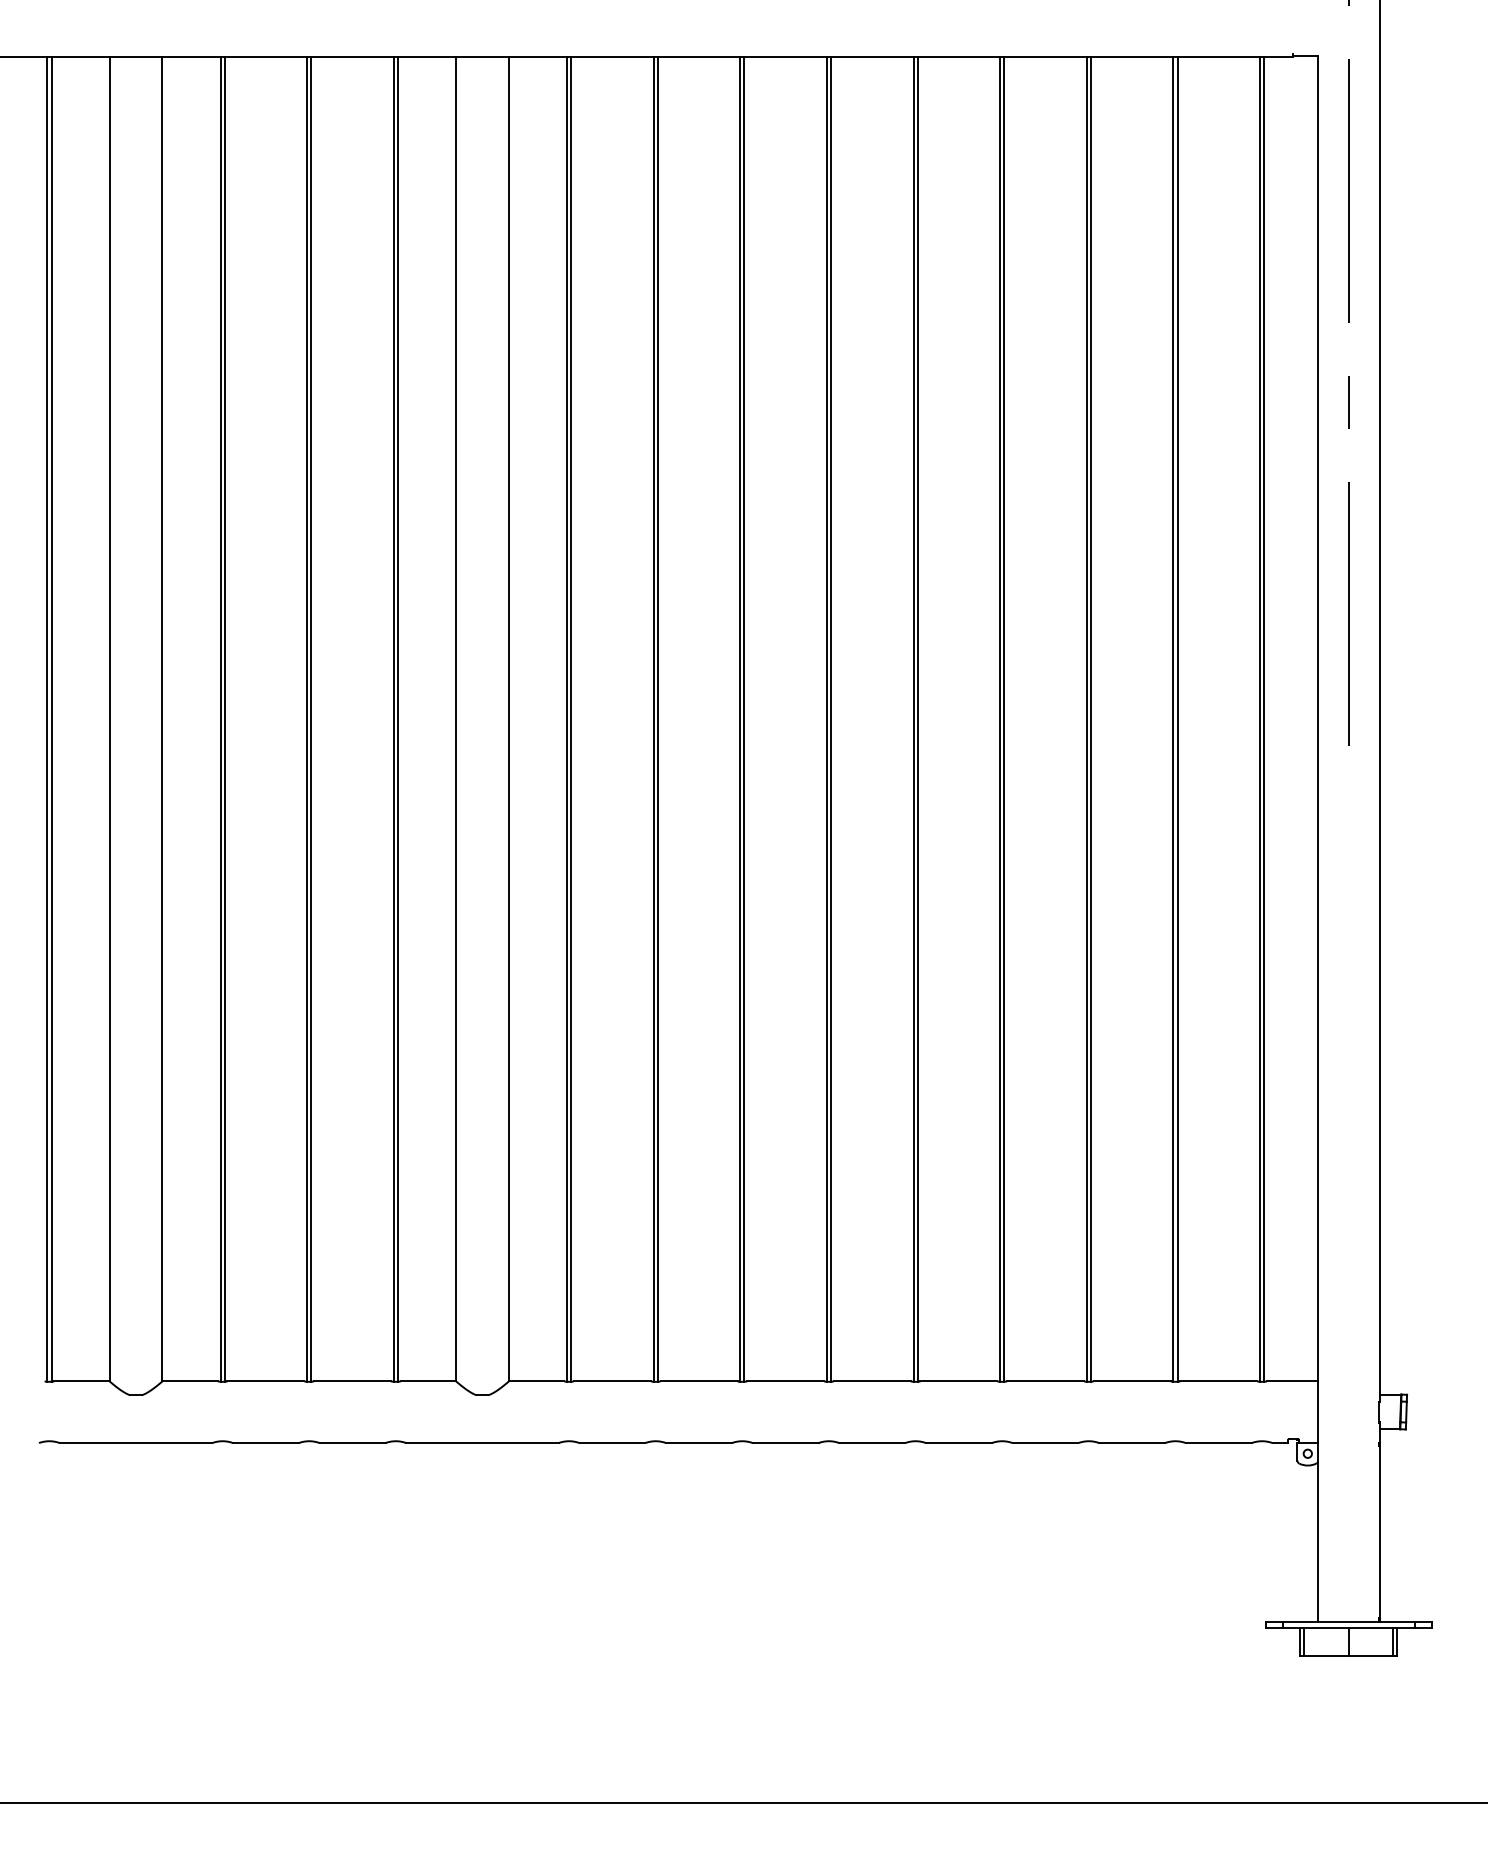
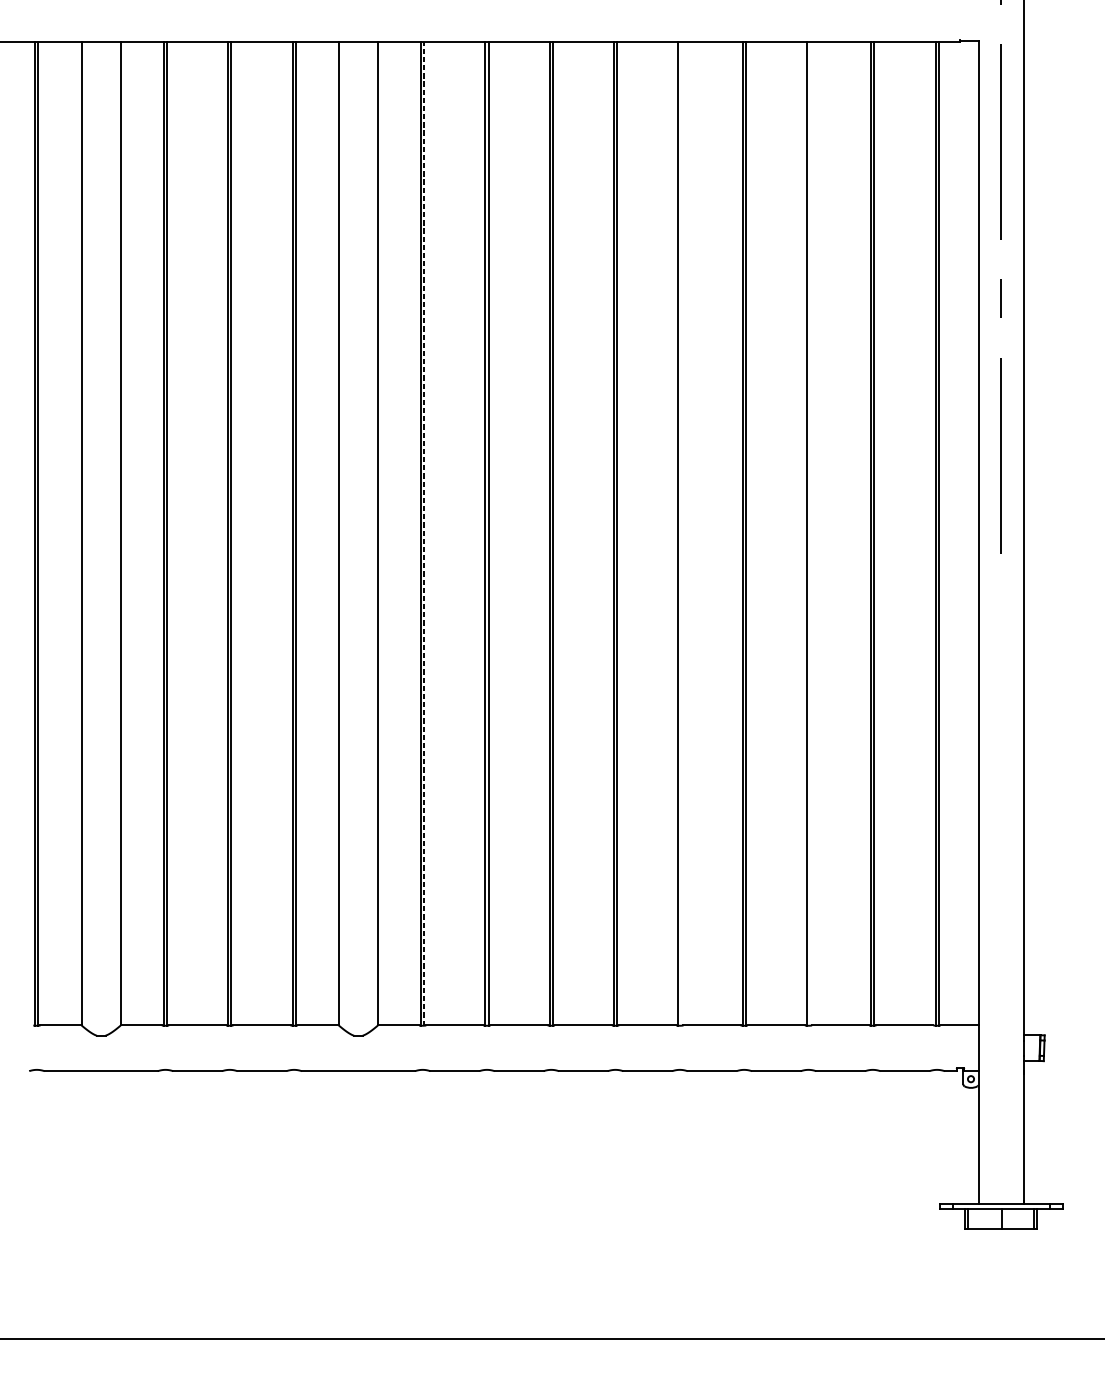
line: (571, 718) -> (424, 533), solid -> dashed
line: (917, 719) -> (681, 534), removed
line: (1090, 719) -> (809, 534), removed

